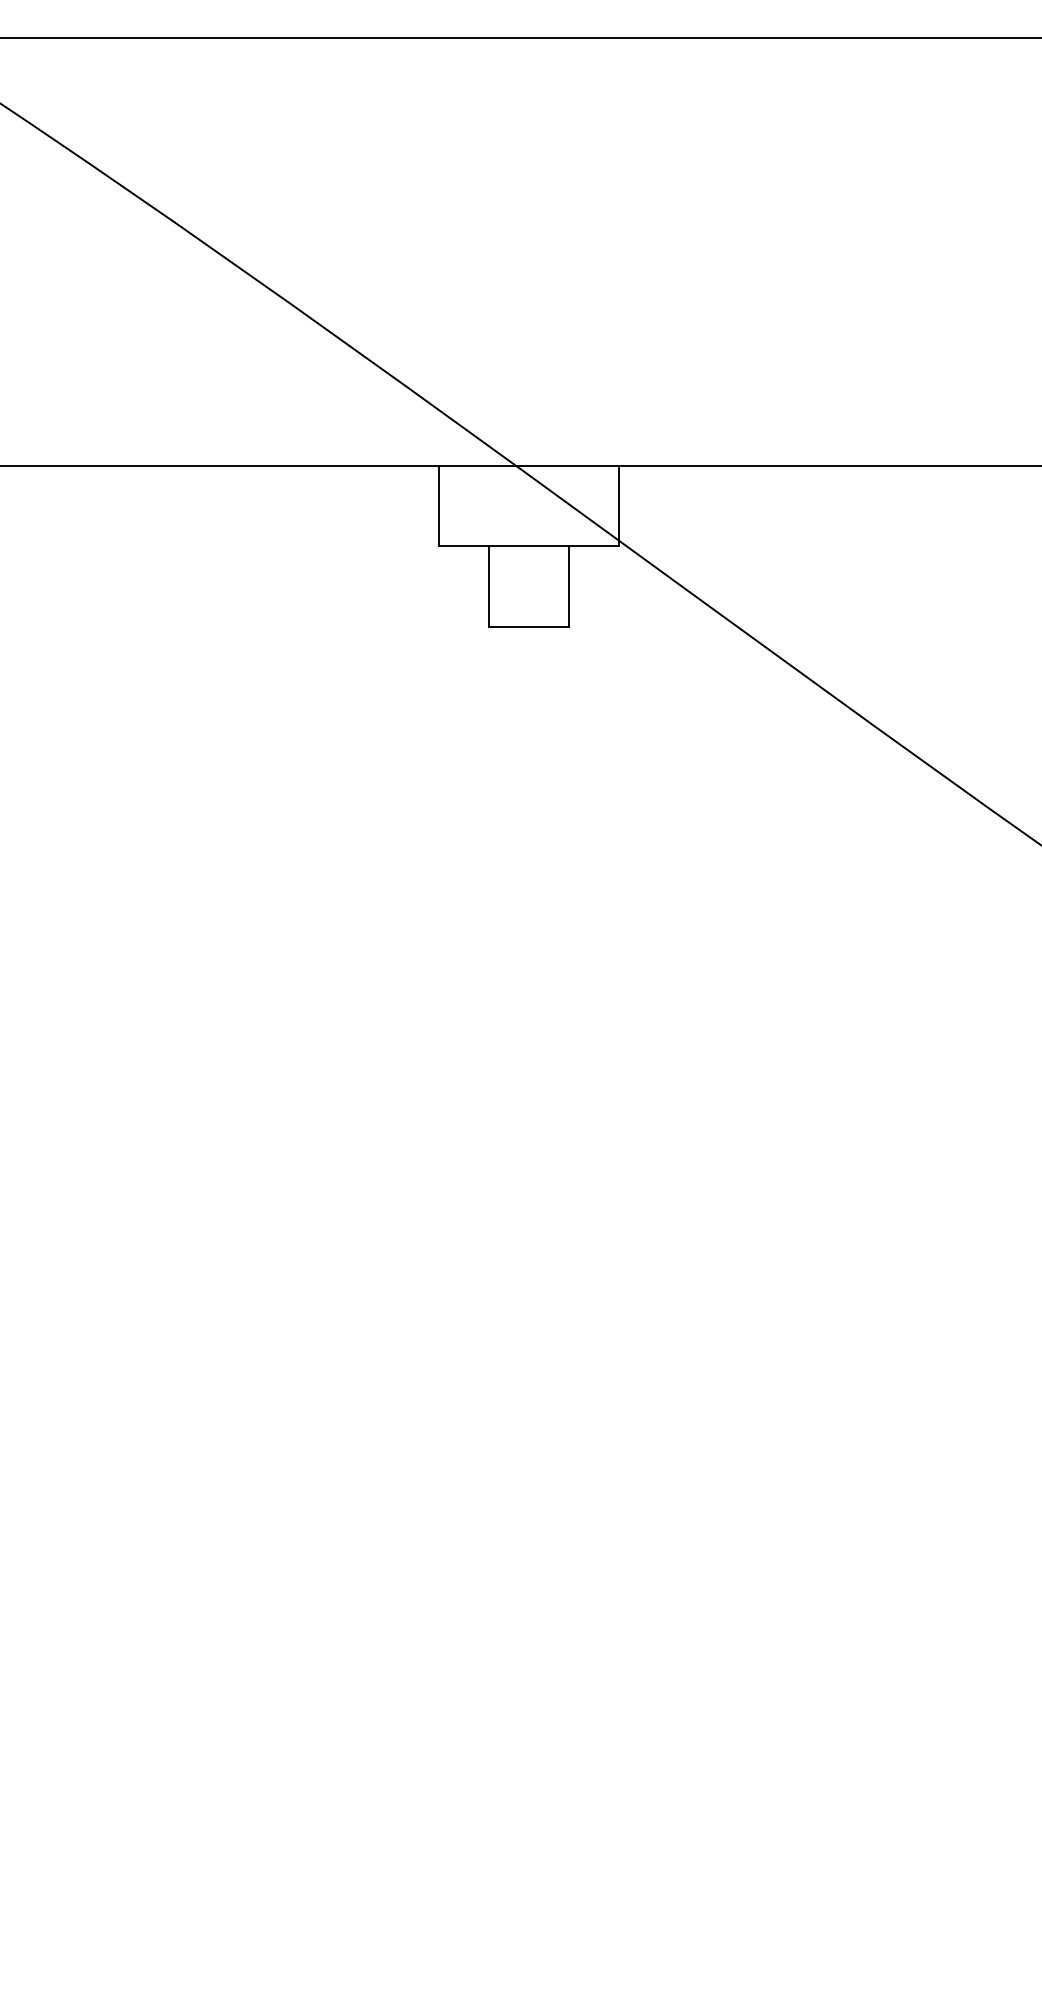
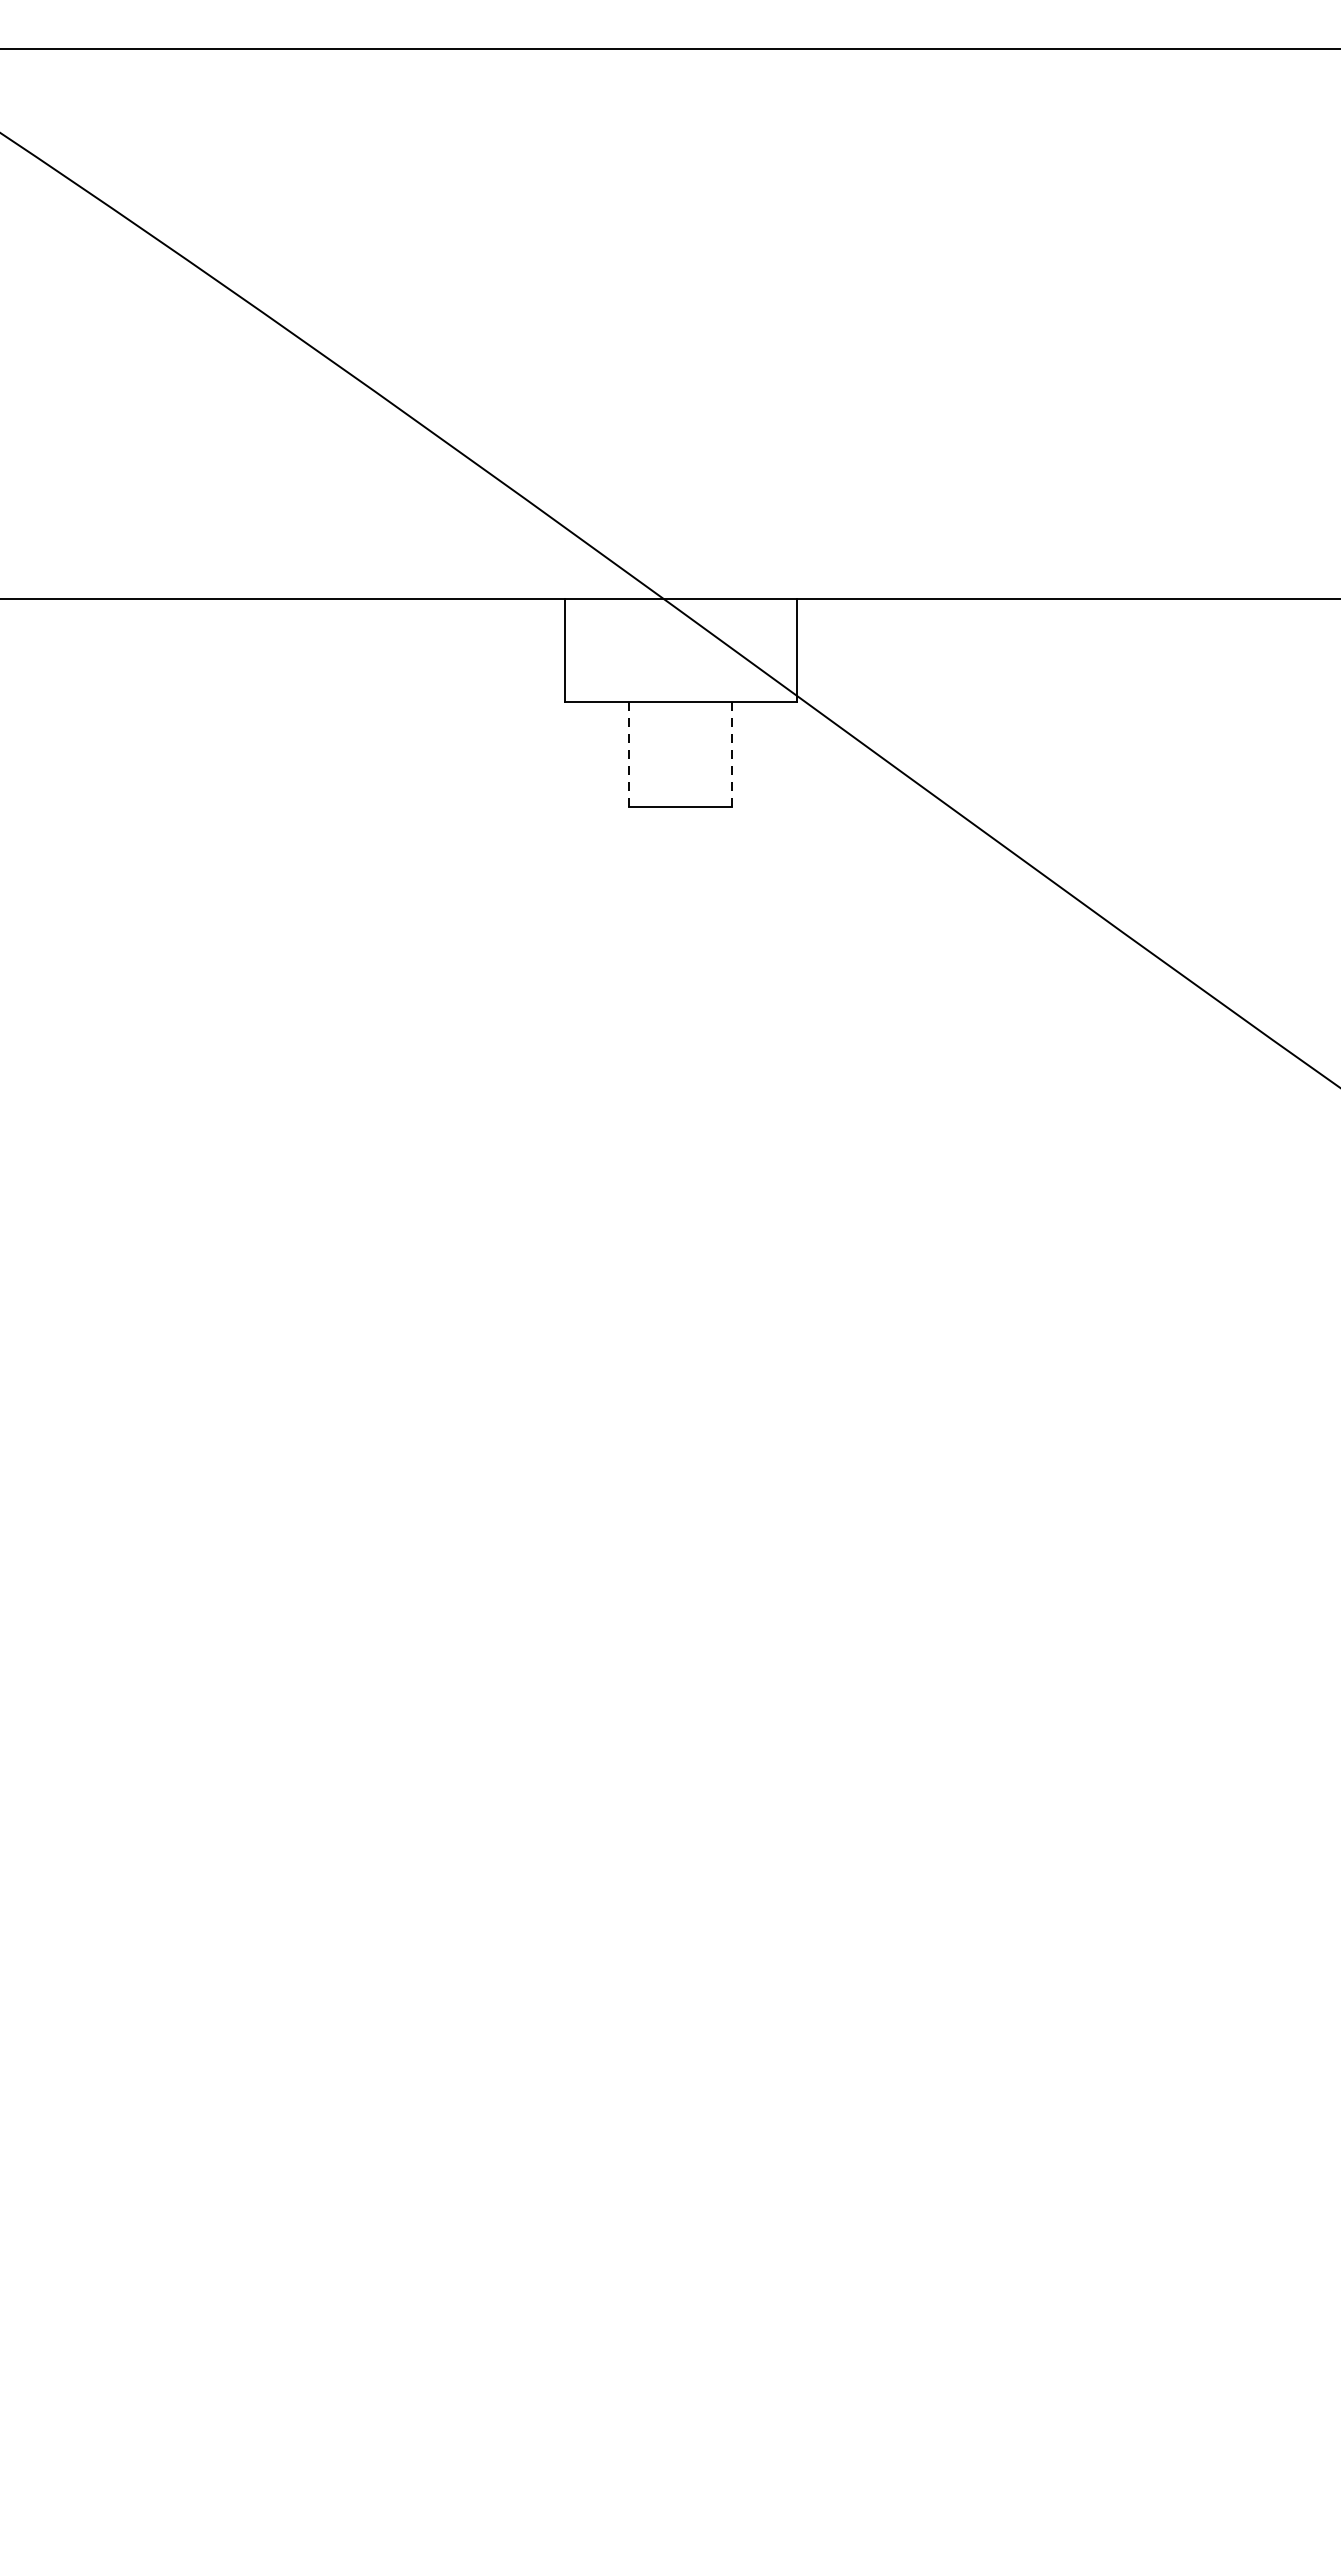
line: (488, 586) -> (628, 754), solid -> dashed
line: (568, 586) -> (731, 754), solid -> dashed

